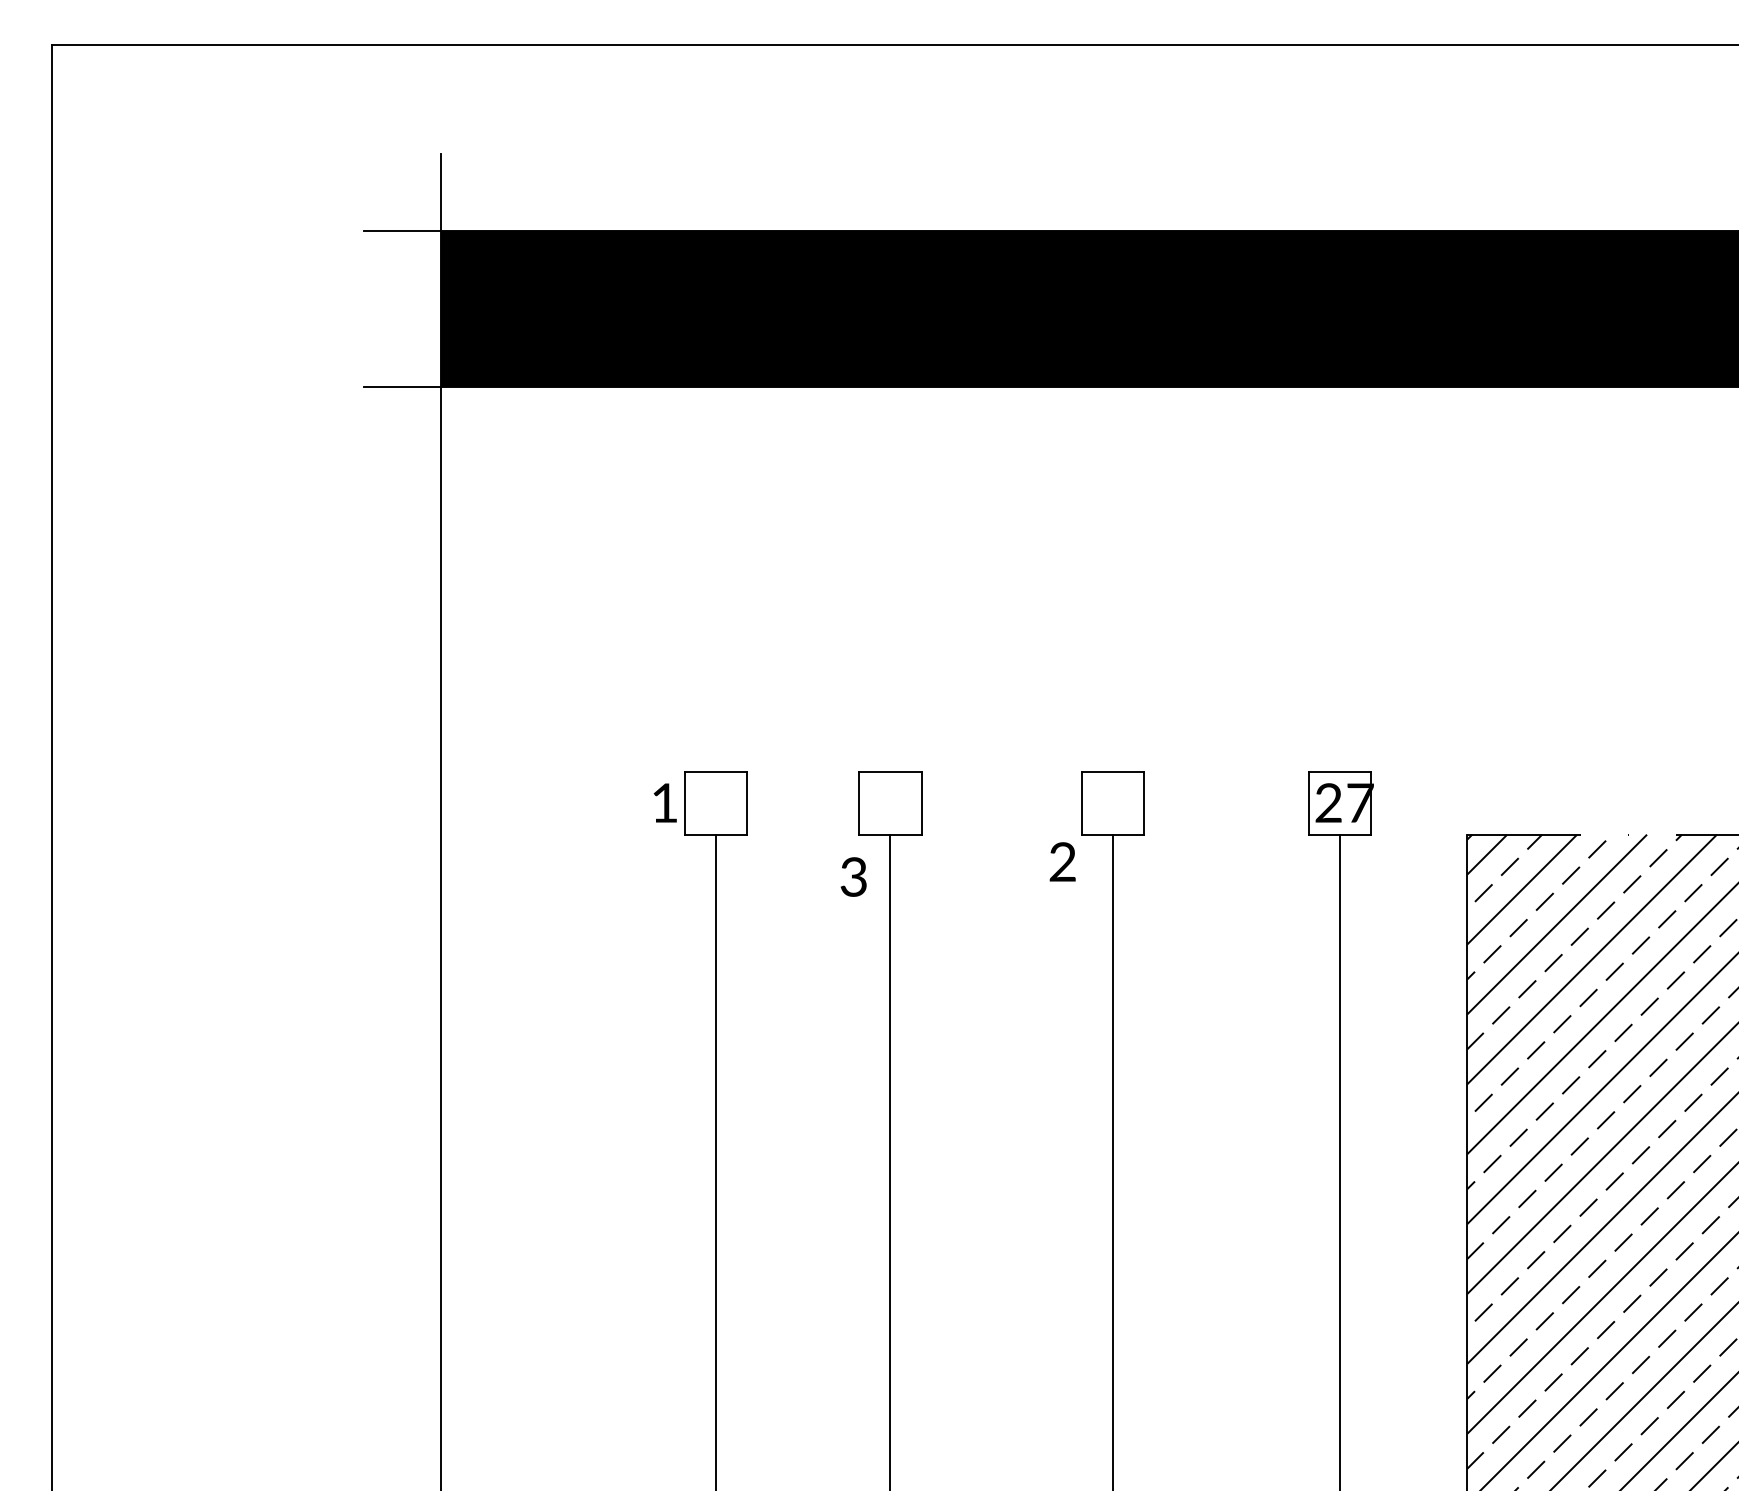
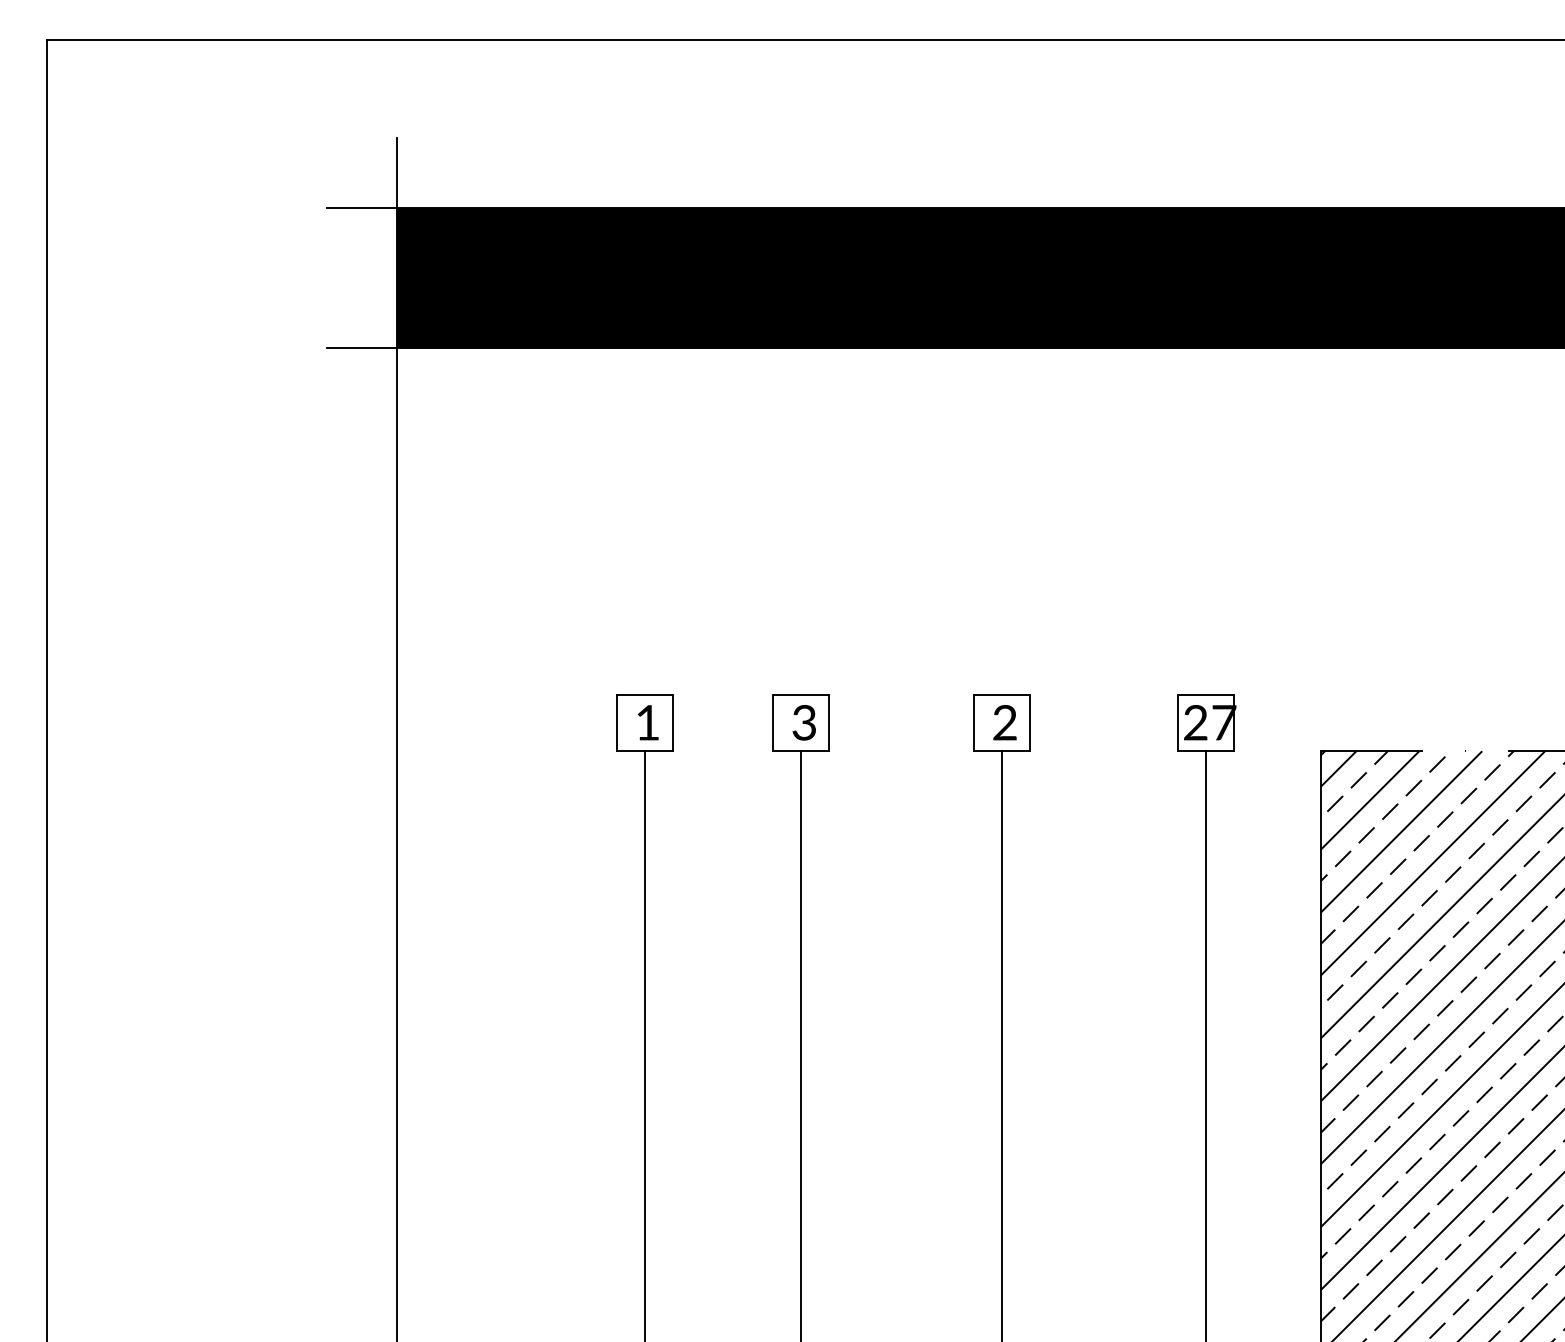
text: (664, 802) -> (647, 722), moved
text: (1062, 861) -> (1004, 722), moved
text: (853, 876) -> (804, 722), moved

